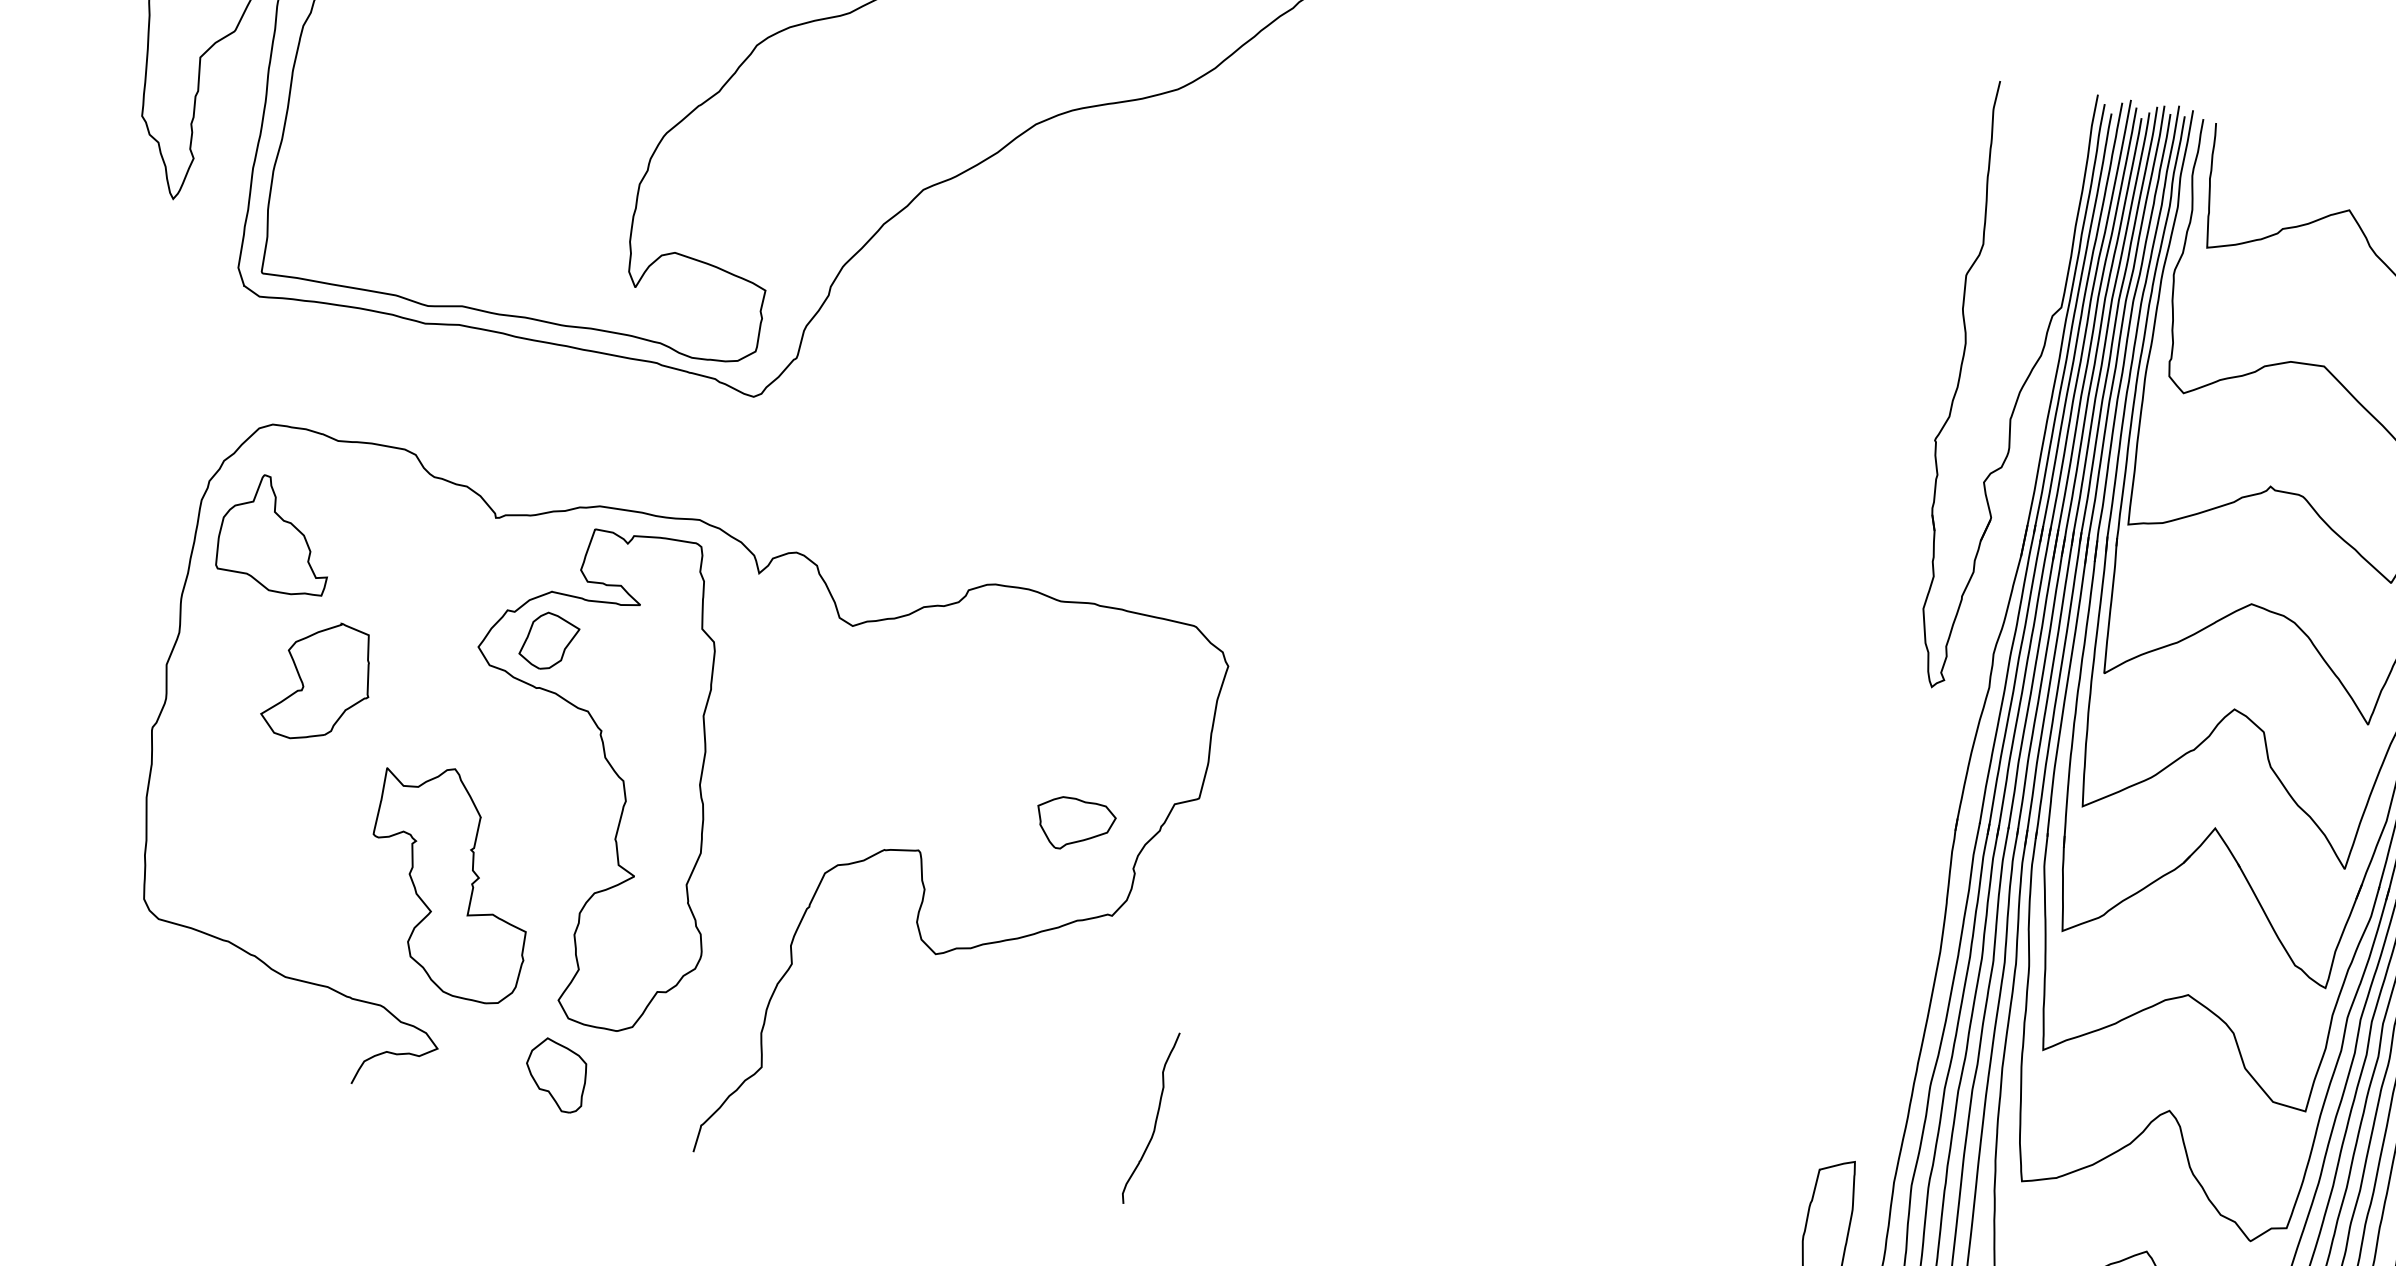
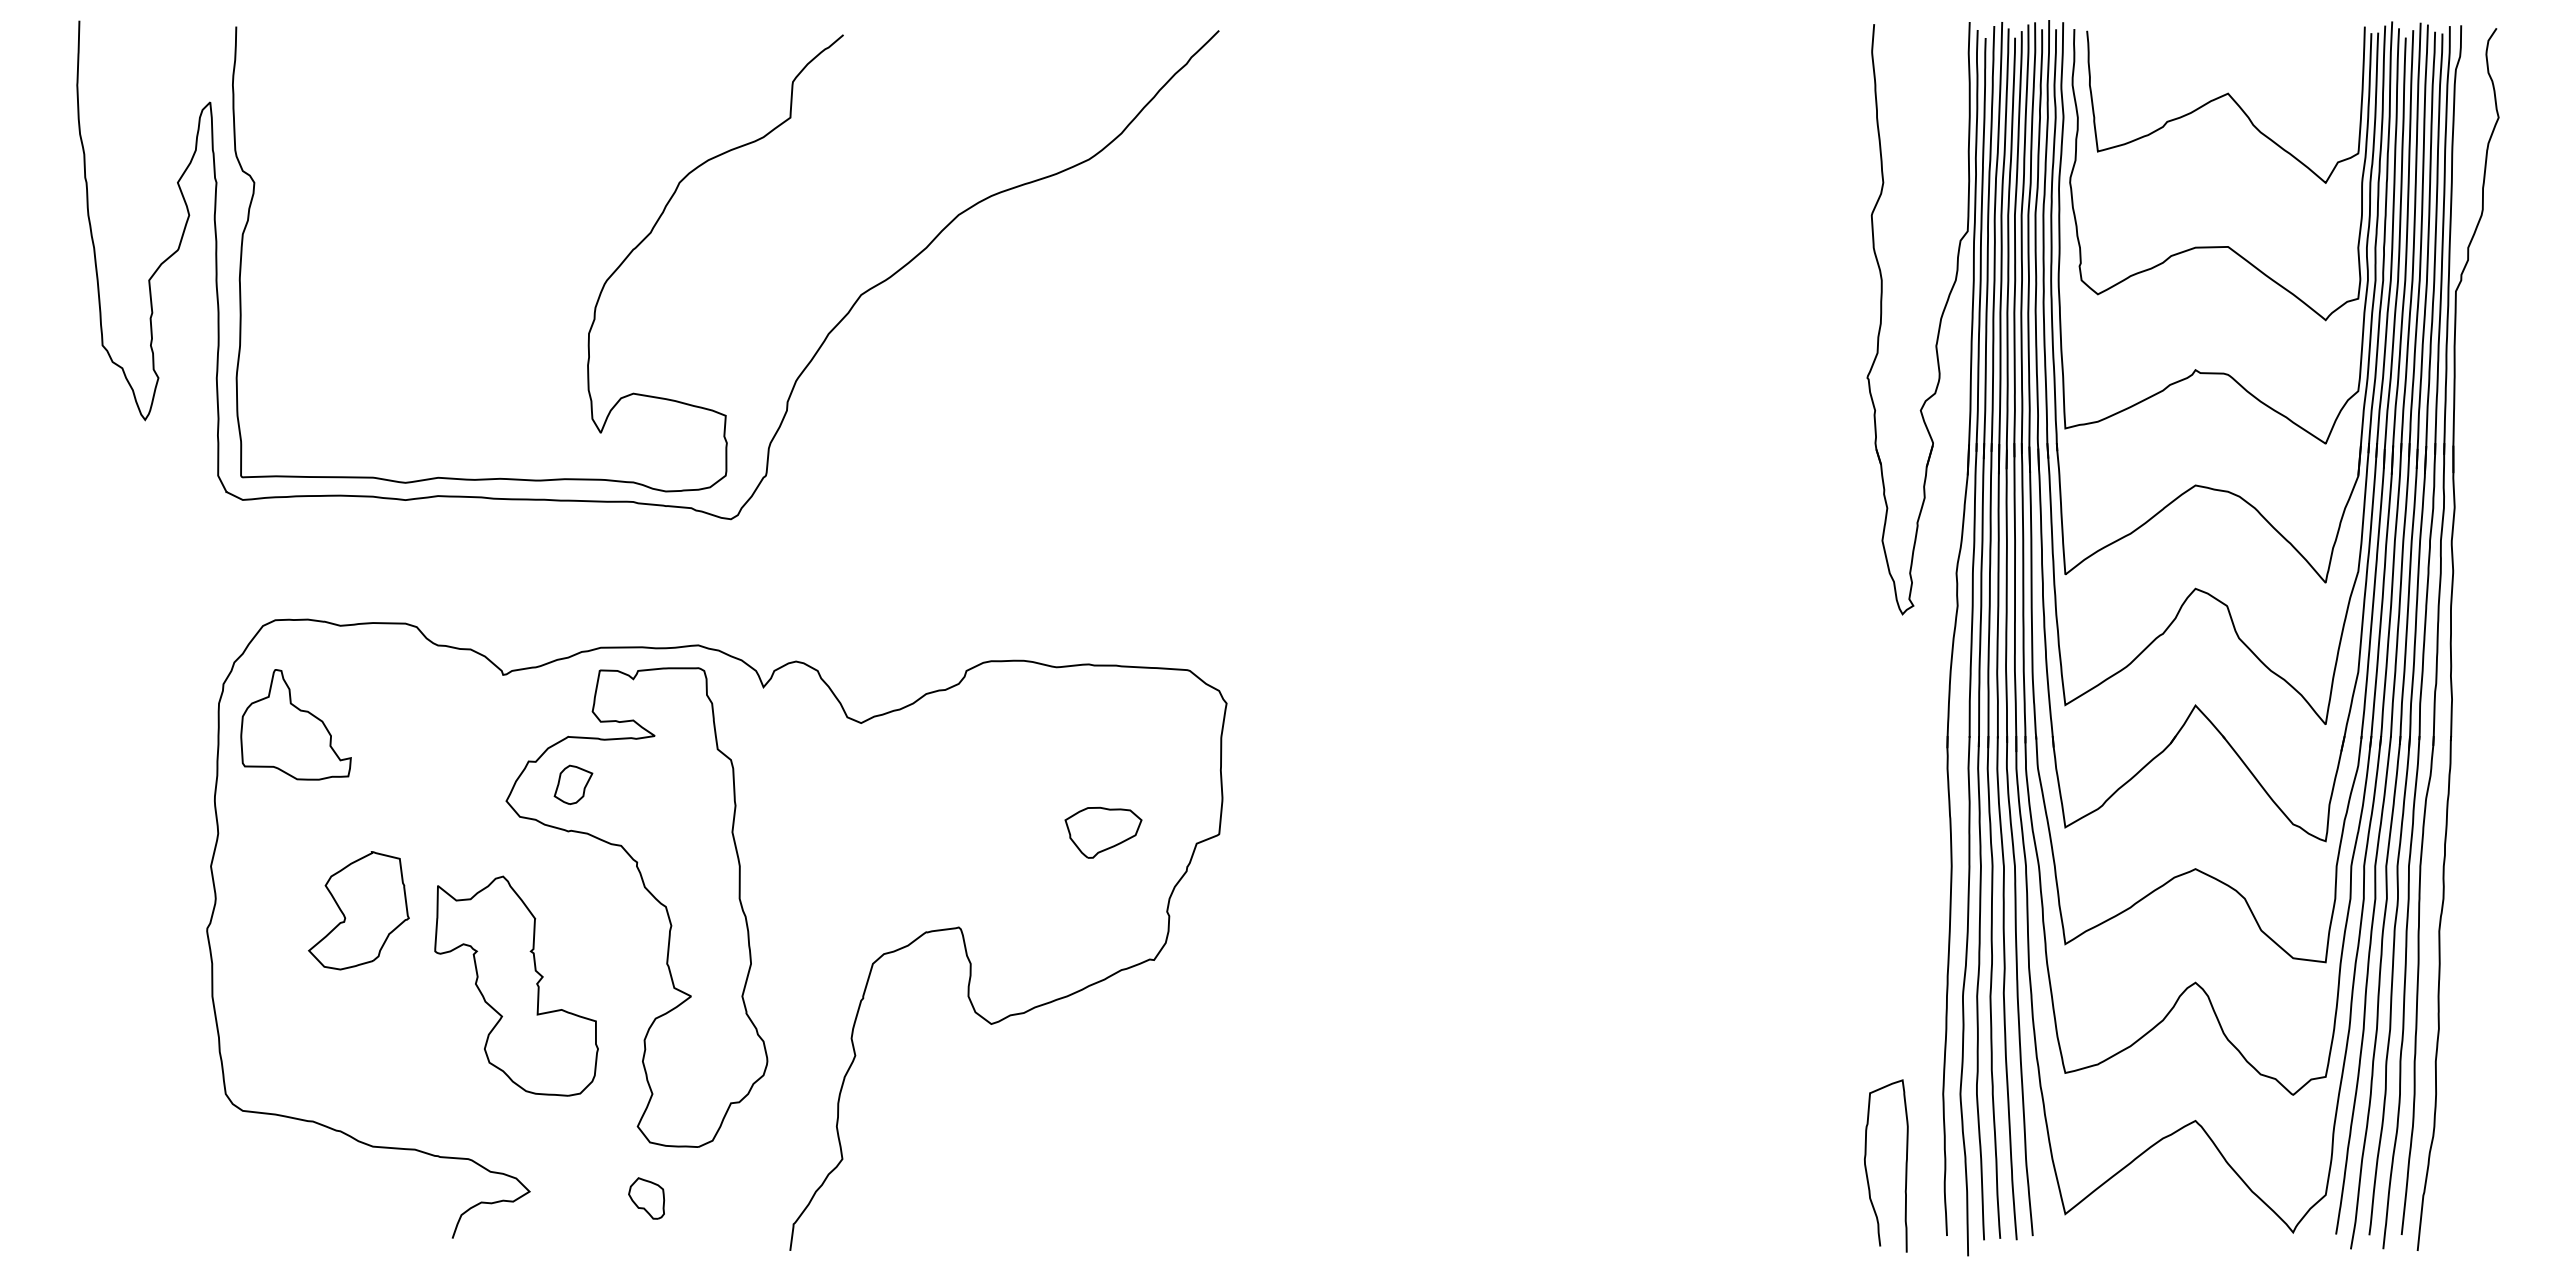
part: (549, 641) -> (573, 784), size x0.7
part: (318, 681) -> (358, 910), moved
part: (1075, 824) -> (1103, 832), moved
part: (450, 882) -> (516, 985), moved
part: (555, 1075) -> (646, 1198), size x0.6
curve: (1155, 1118) -> (1227, 1147), removed

